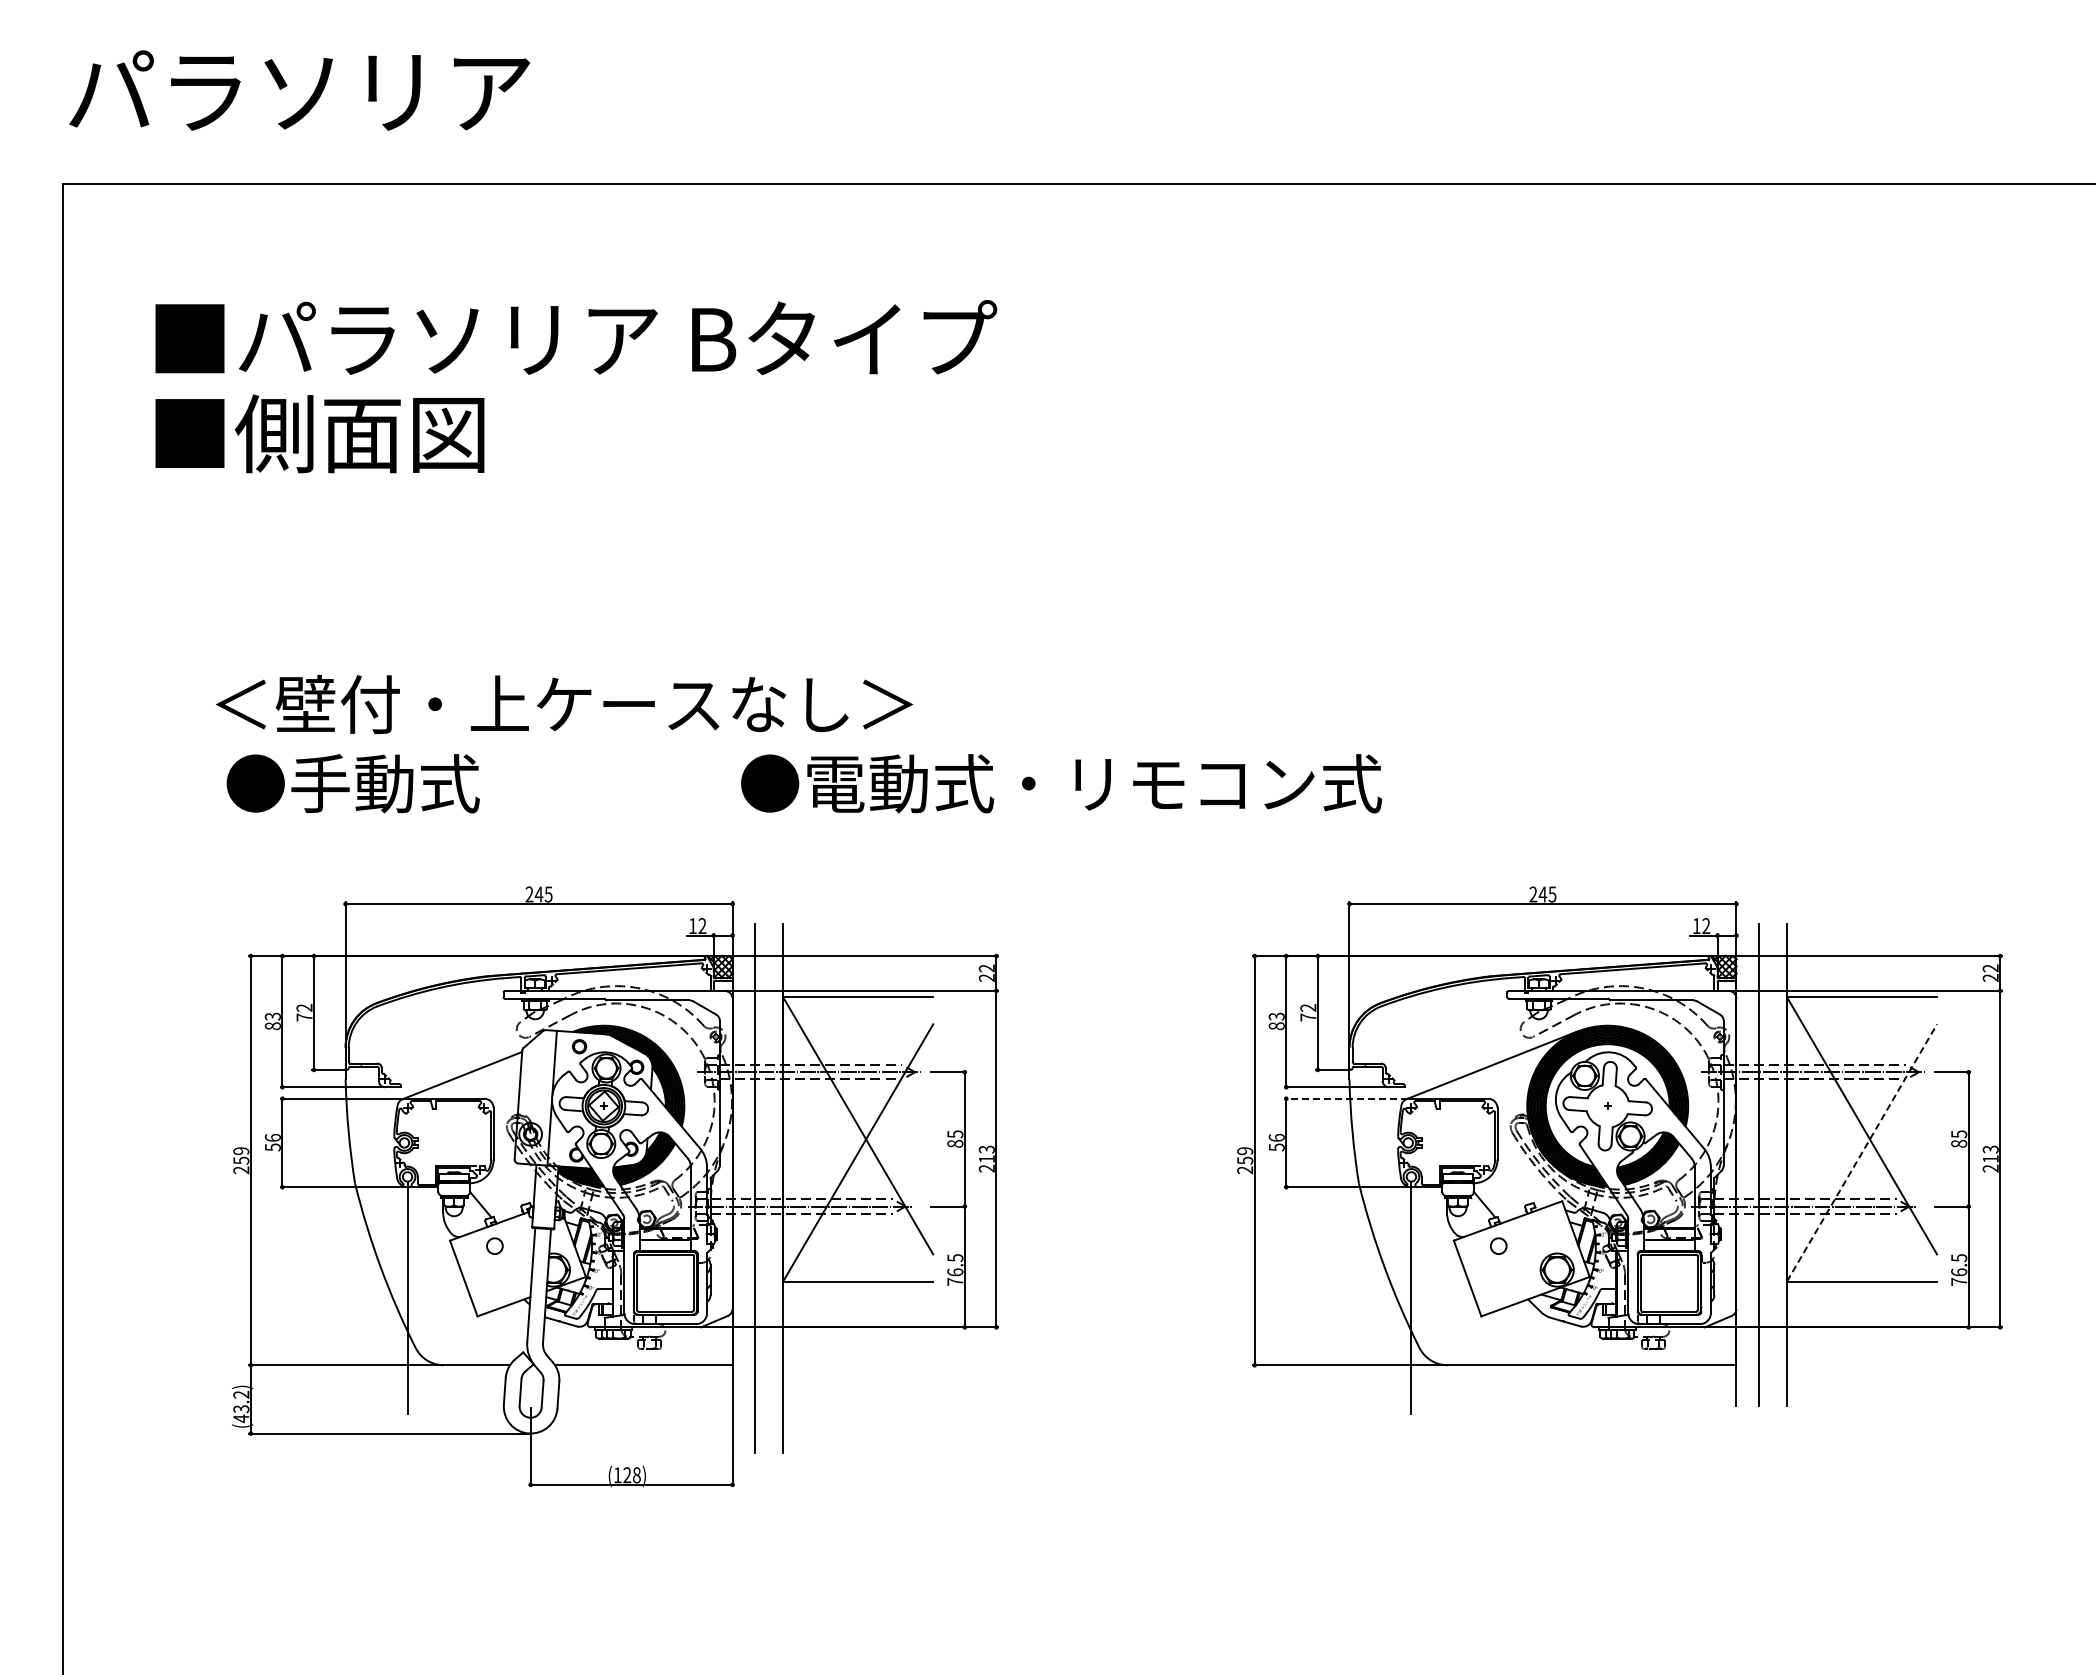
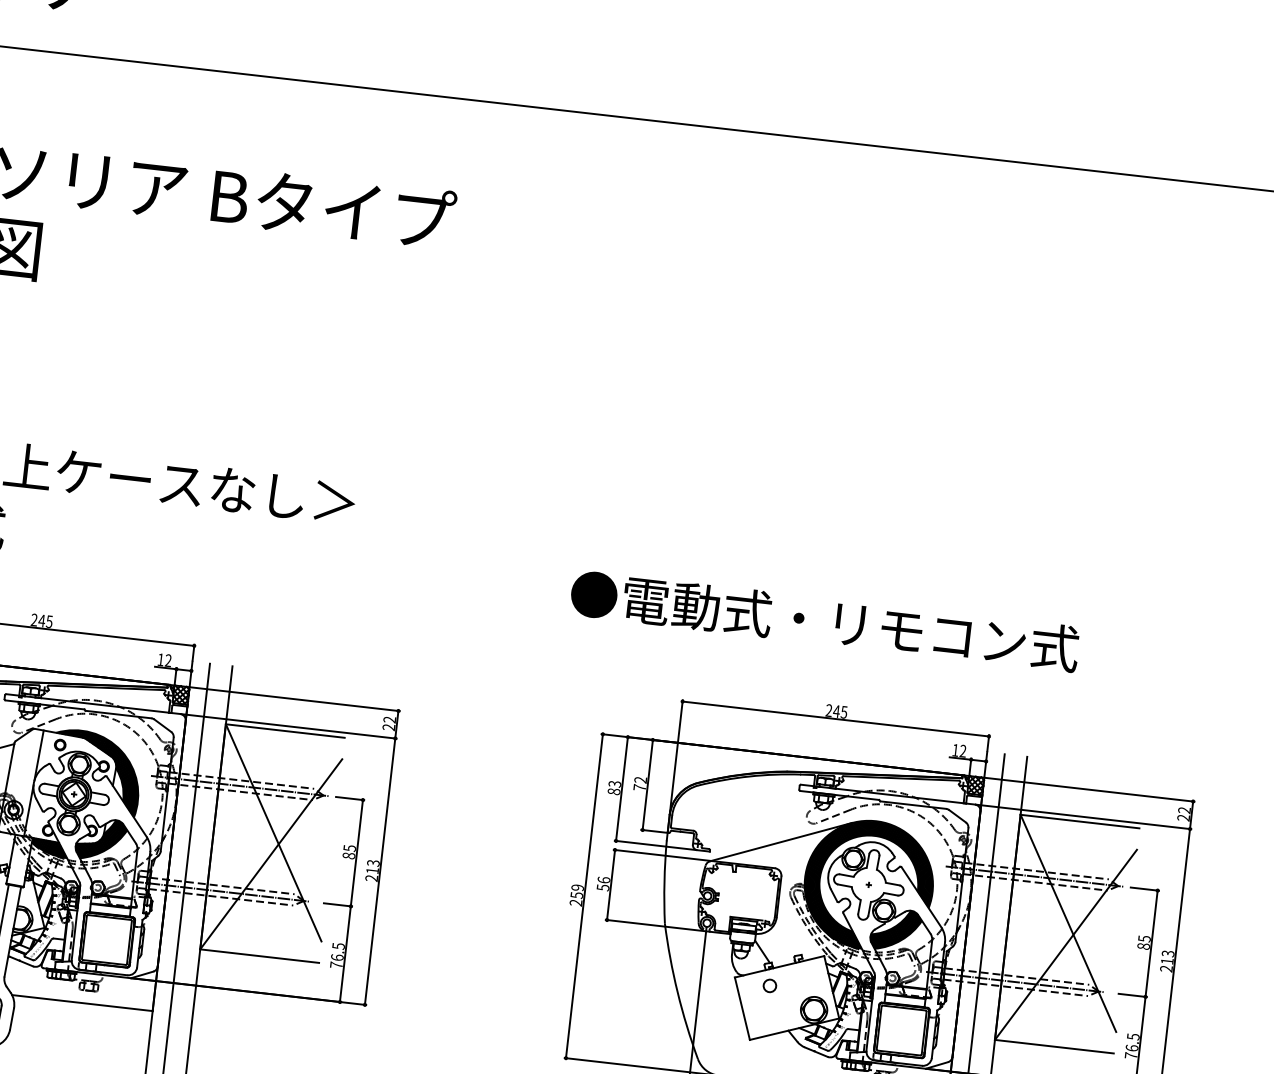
text: (1061, 783) -> (824, 621), moved
line: (1345, 1098) -> (661, 855), dashed -> solid
line: (1862, 1152) -> (1066, 944), dashed -> solid

